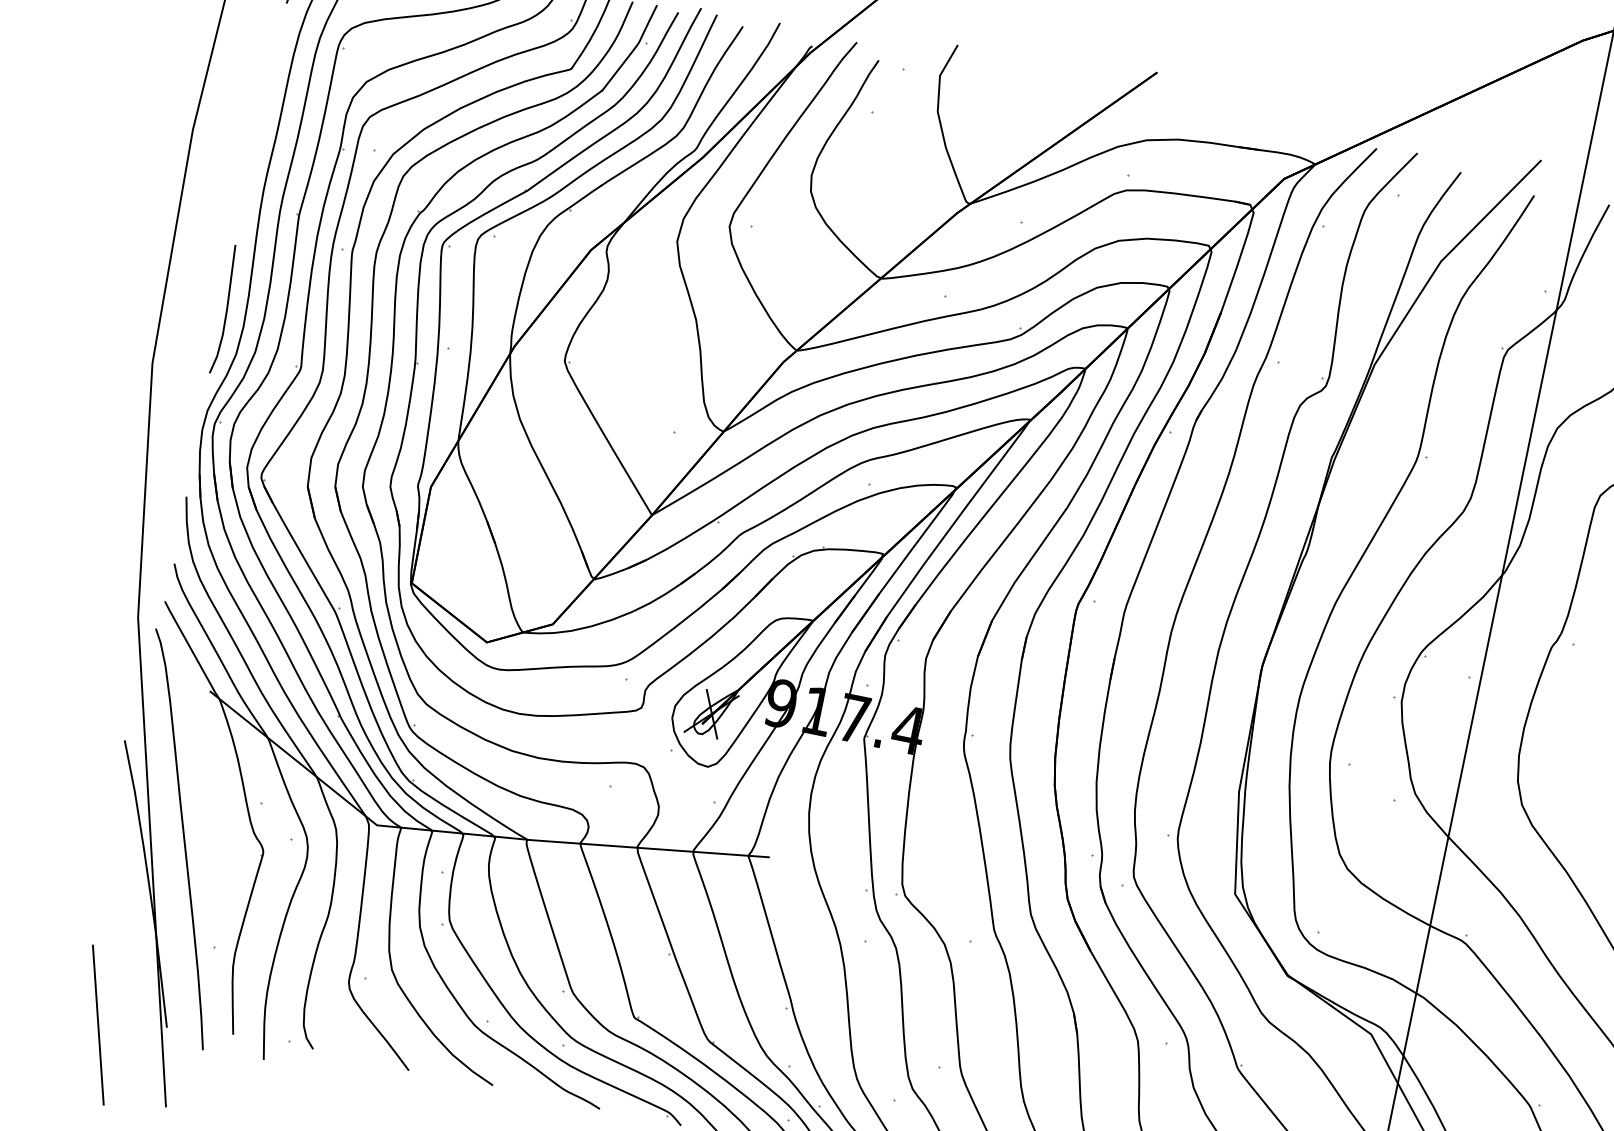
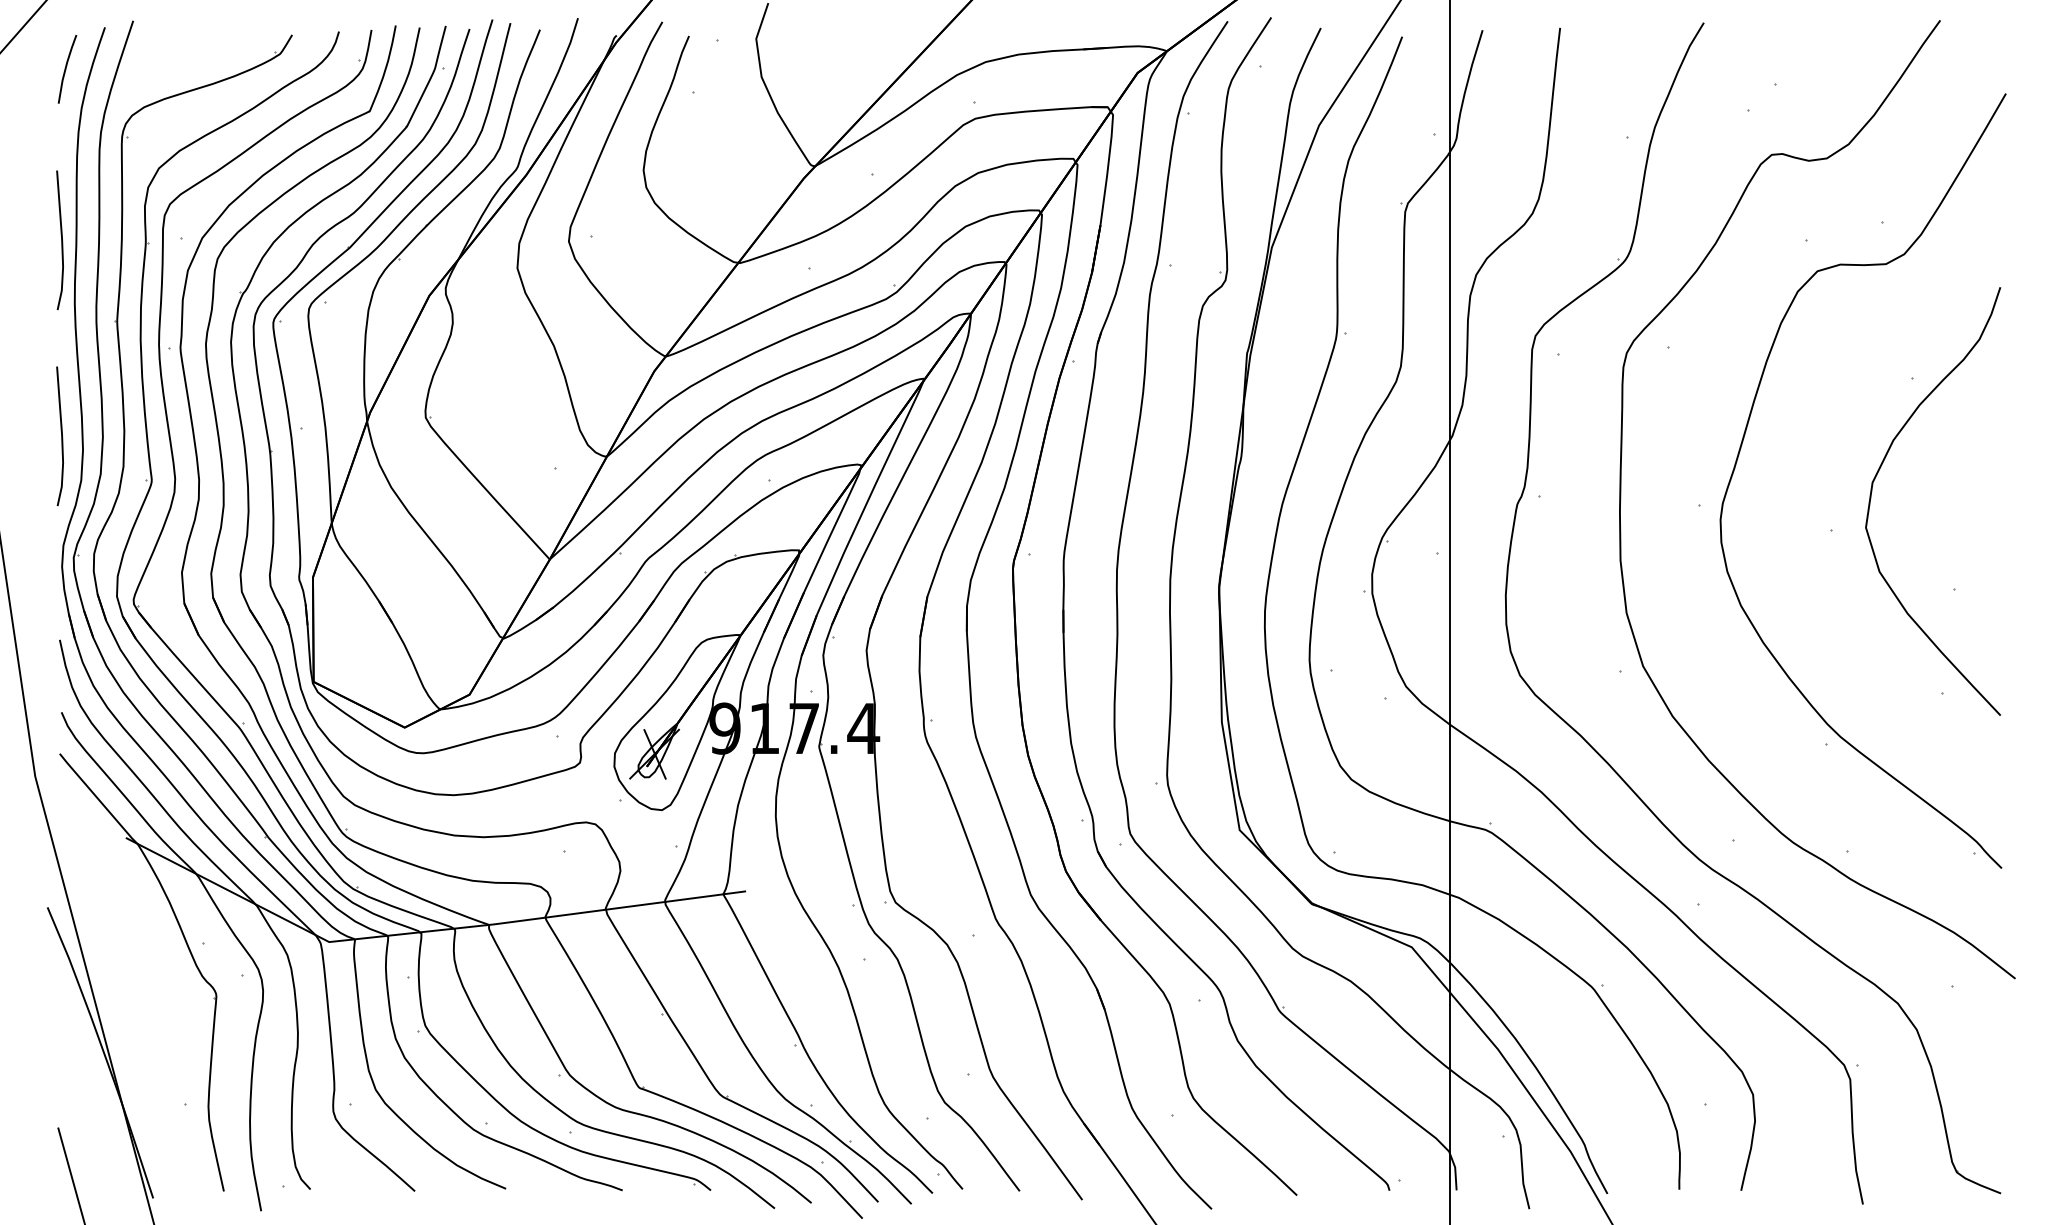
line: (263, 129) -> (61, 240), added
curve: (183, 838) -> (129, 997), removed

